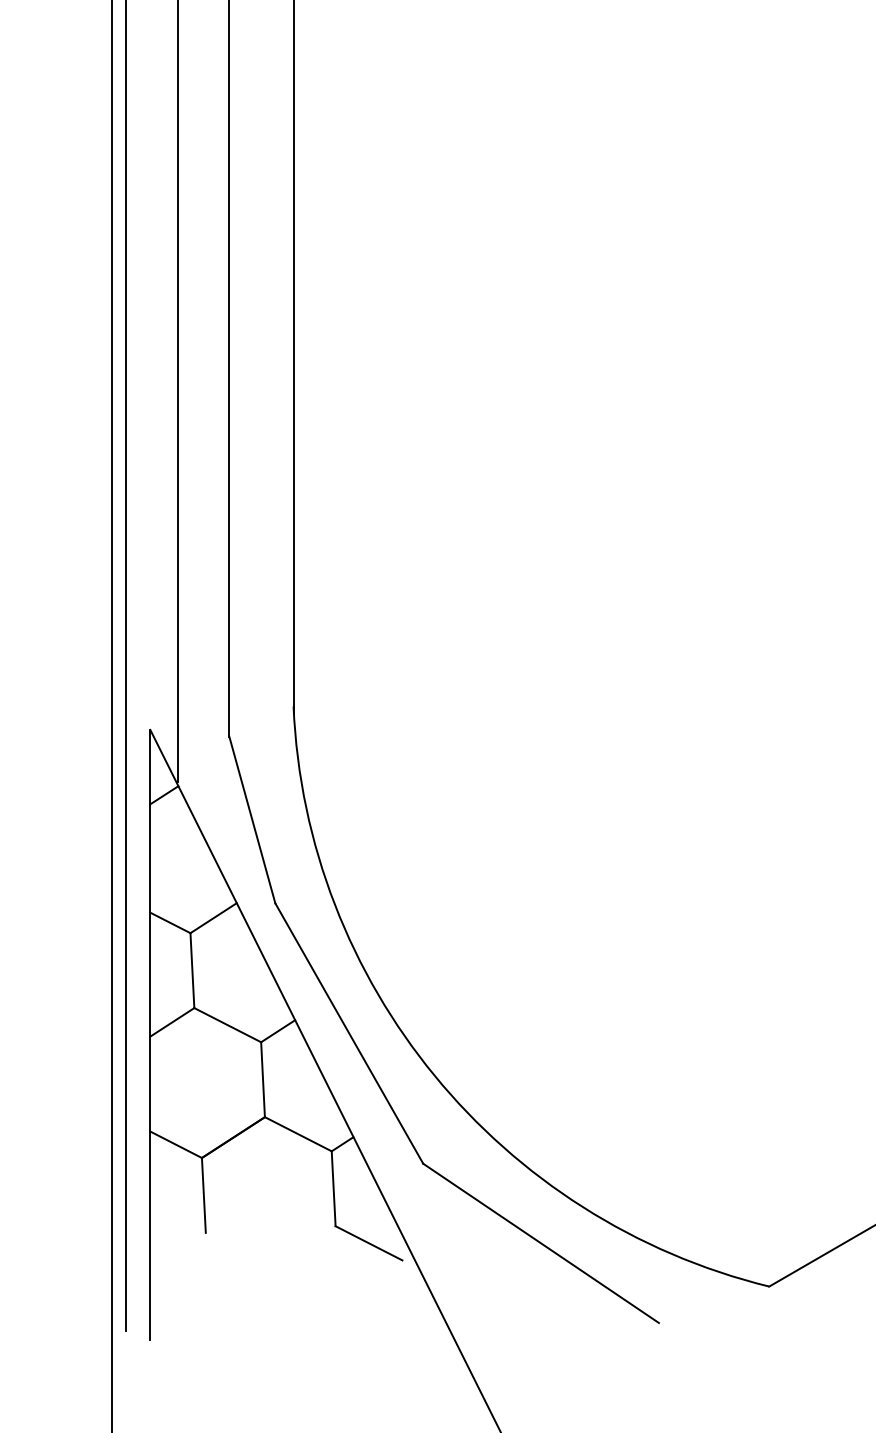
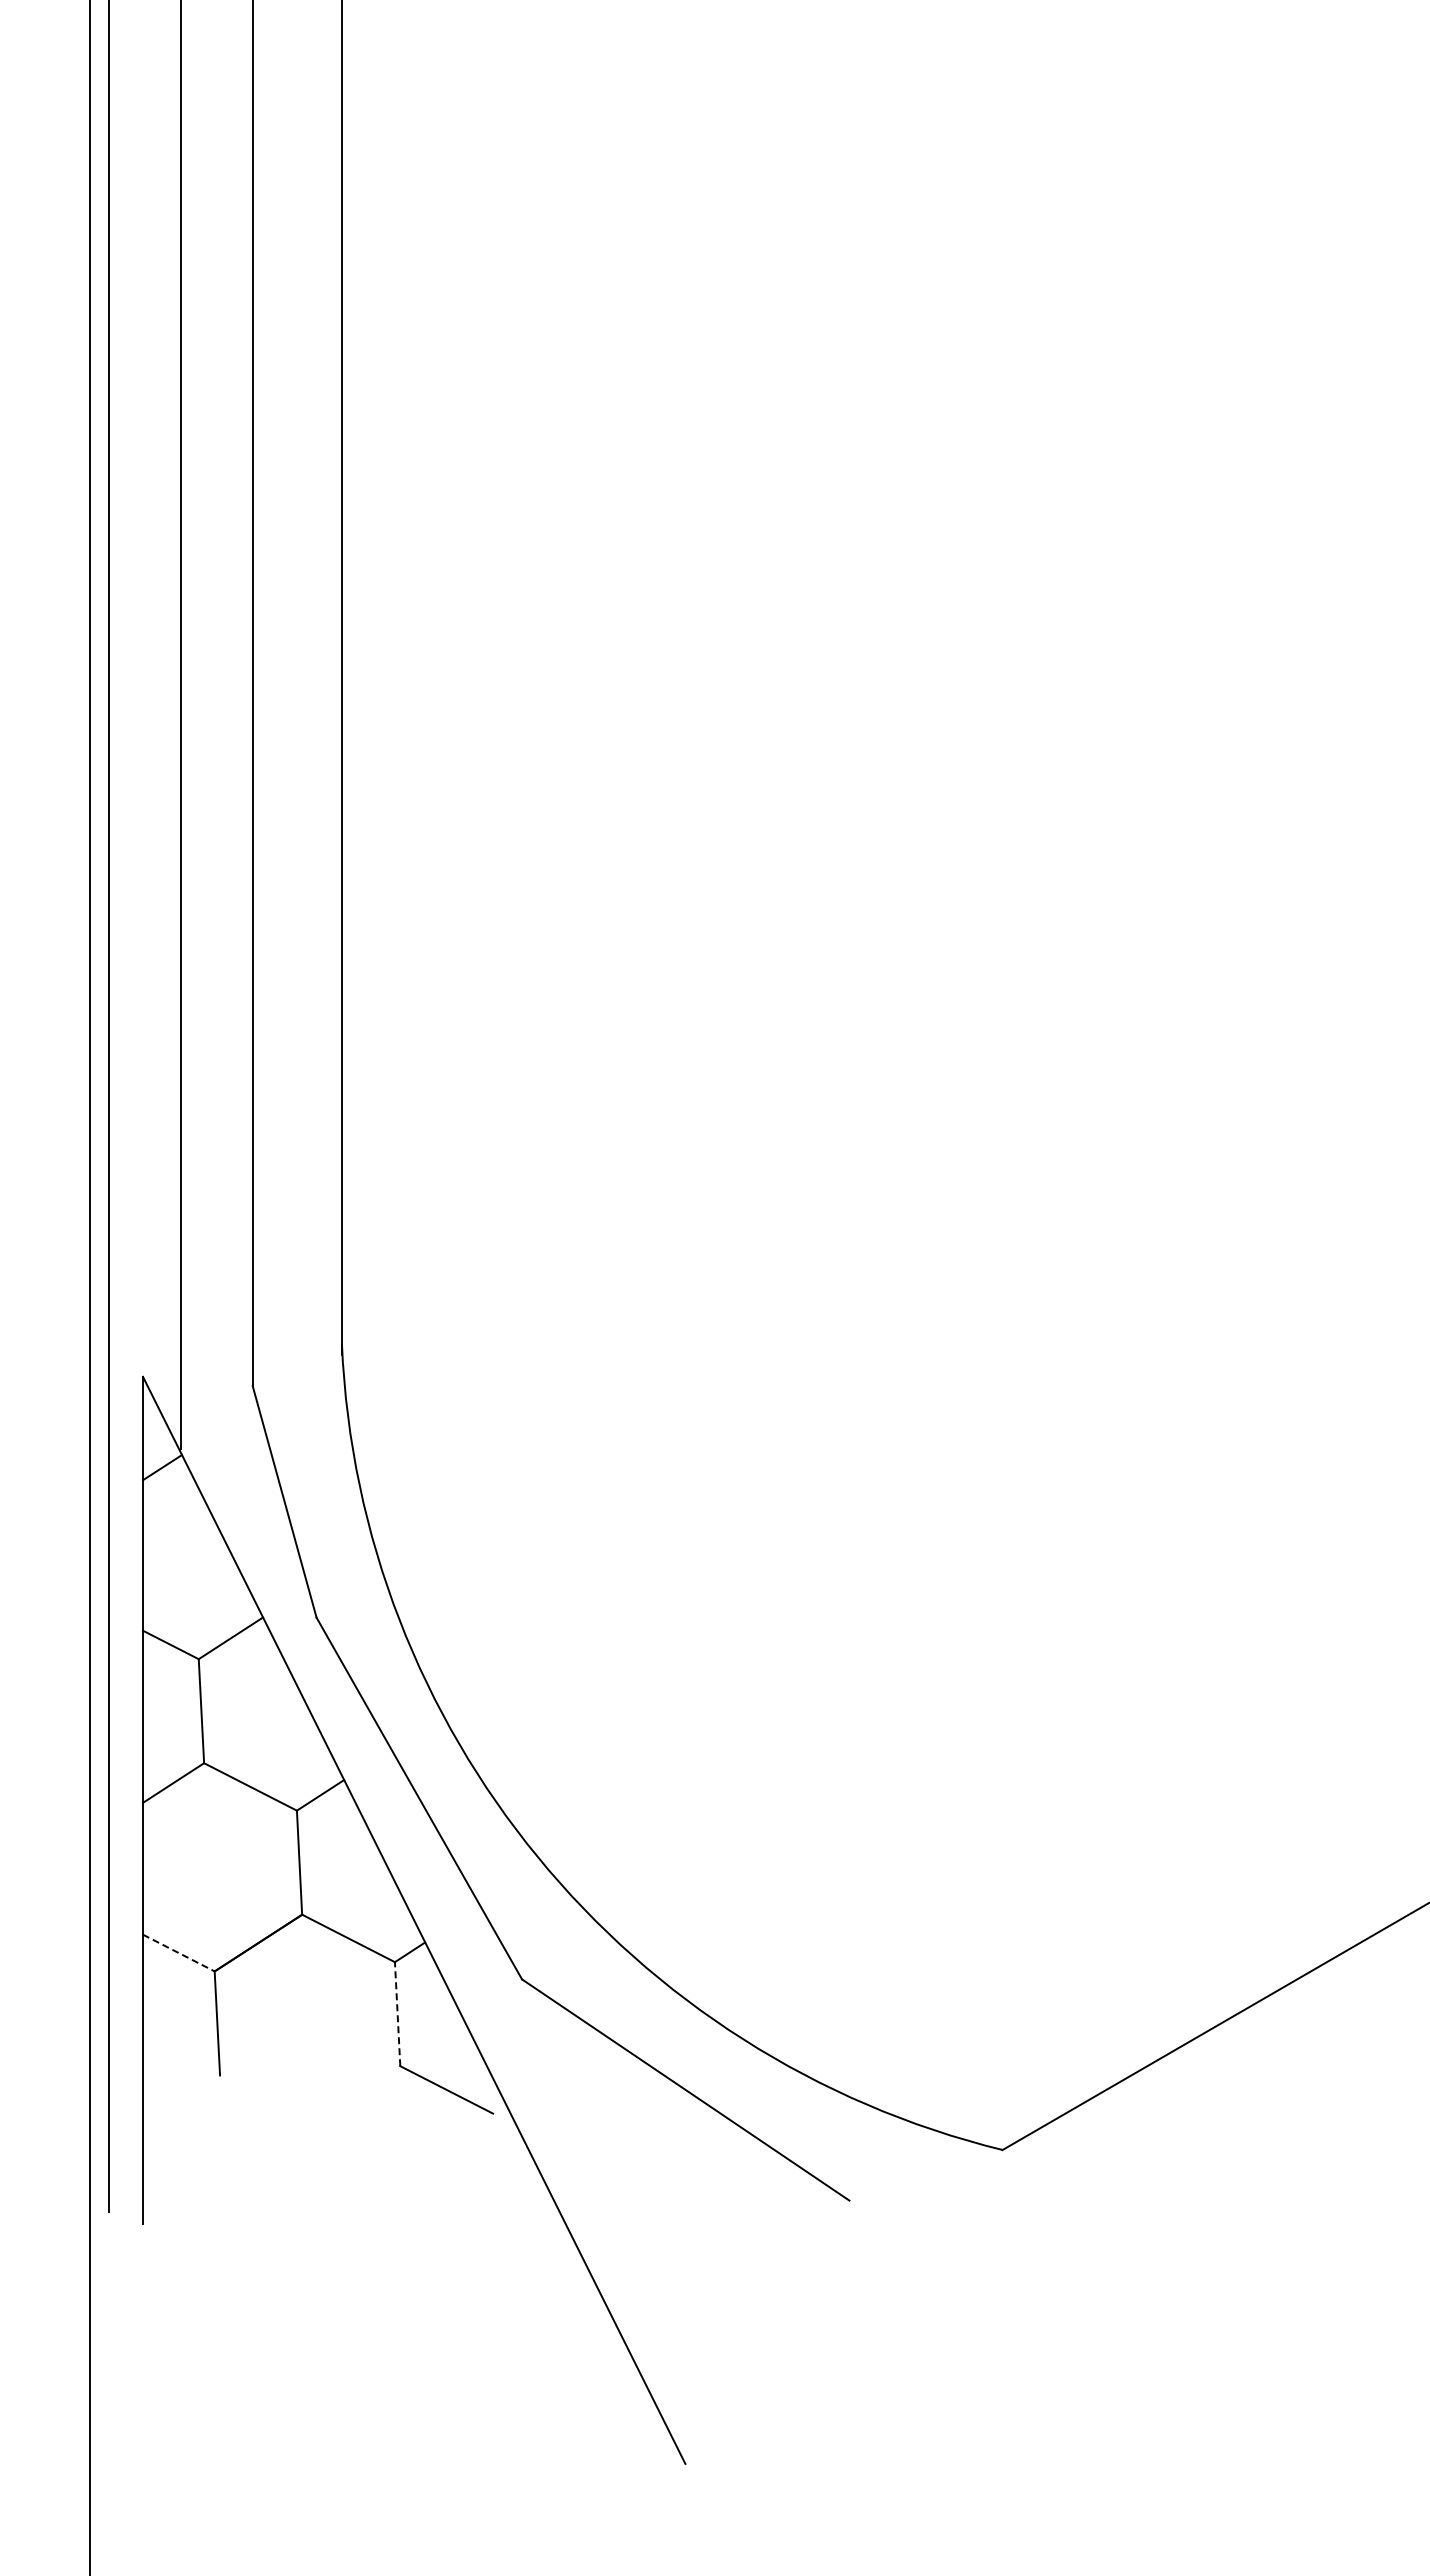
line: (176, 1145) -> (179, 1953), solid -> dashed
line: (333, 1188) -> (397, 2013), solid -> dashed

